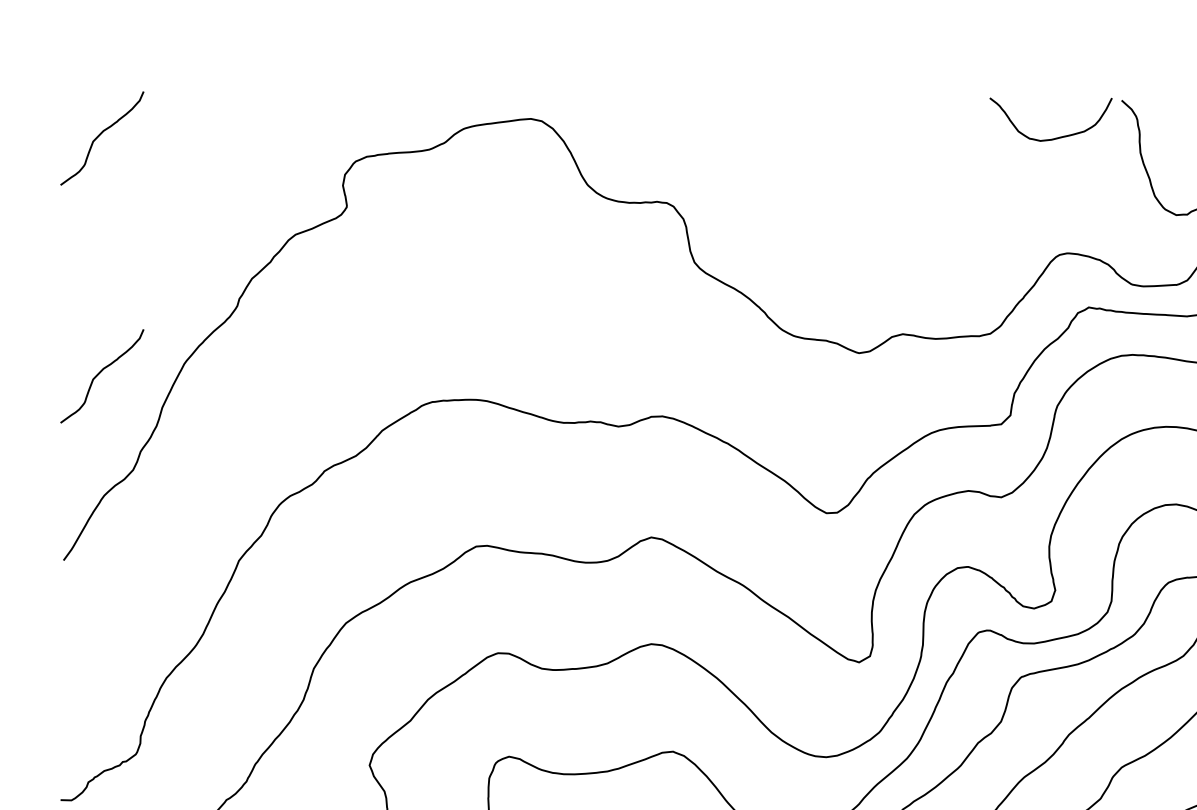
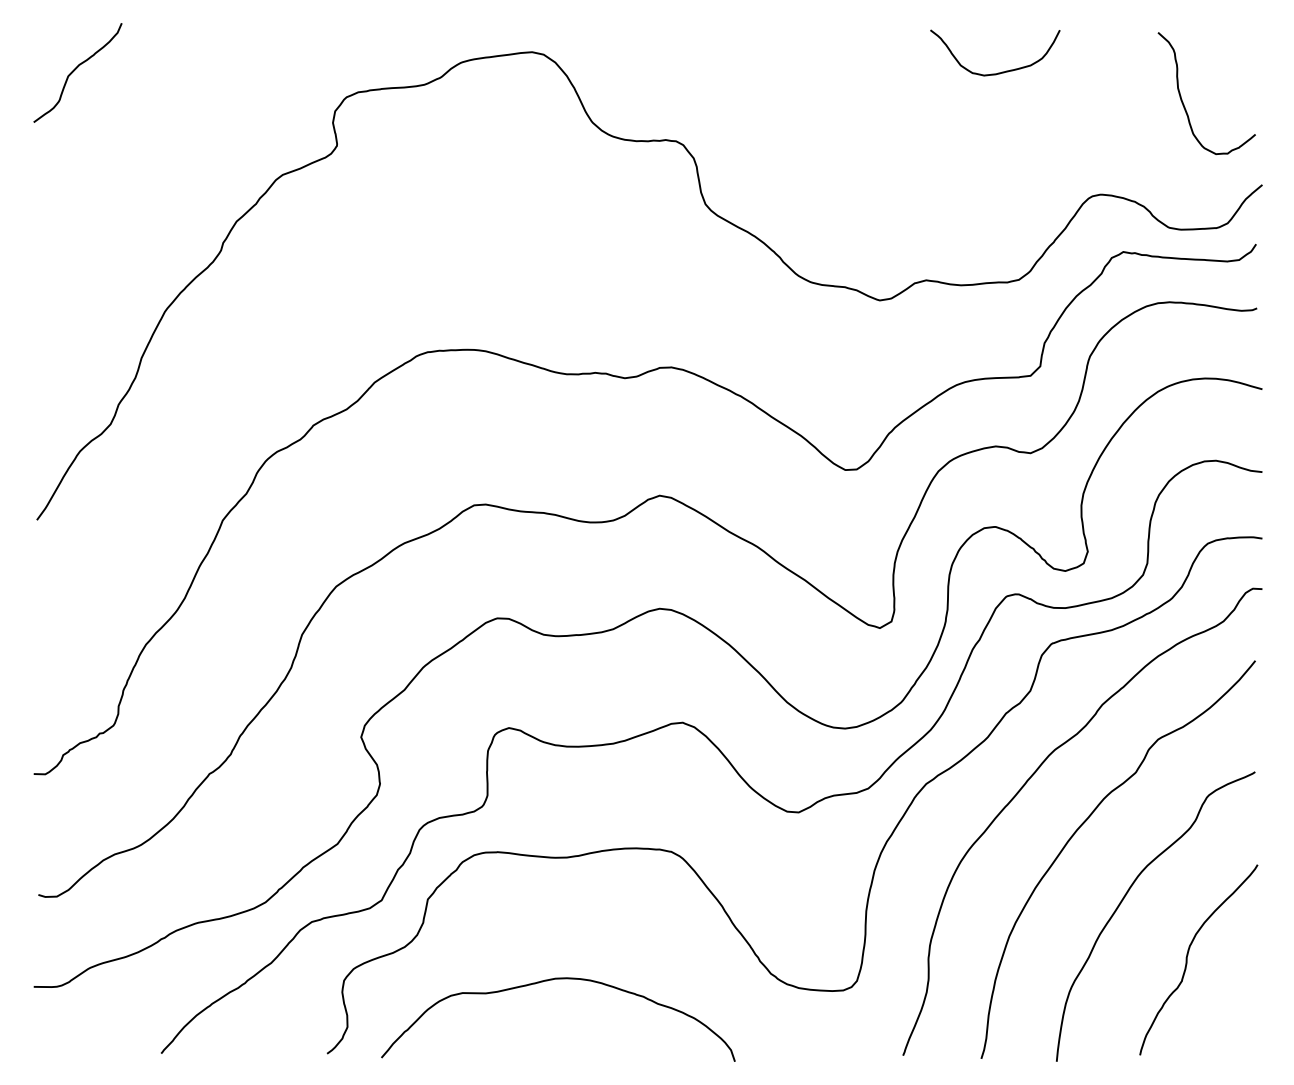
curve: (1054, 138) -> (998, 72), moved
curve: (99, 373) -> (75, 322), removed

